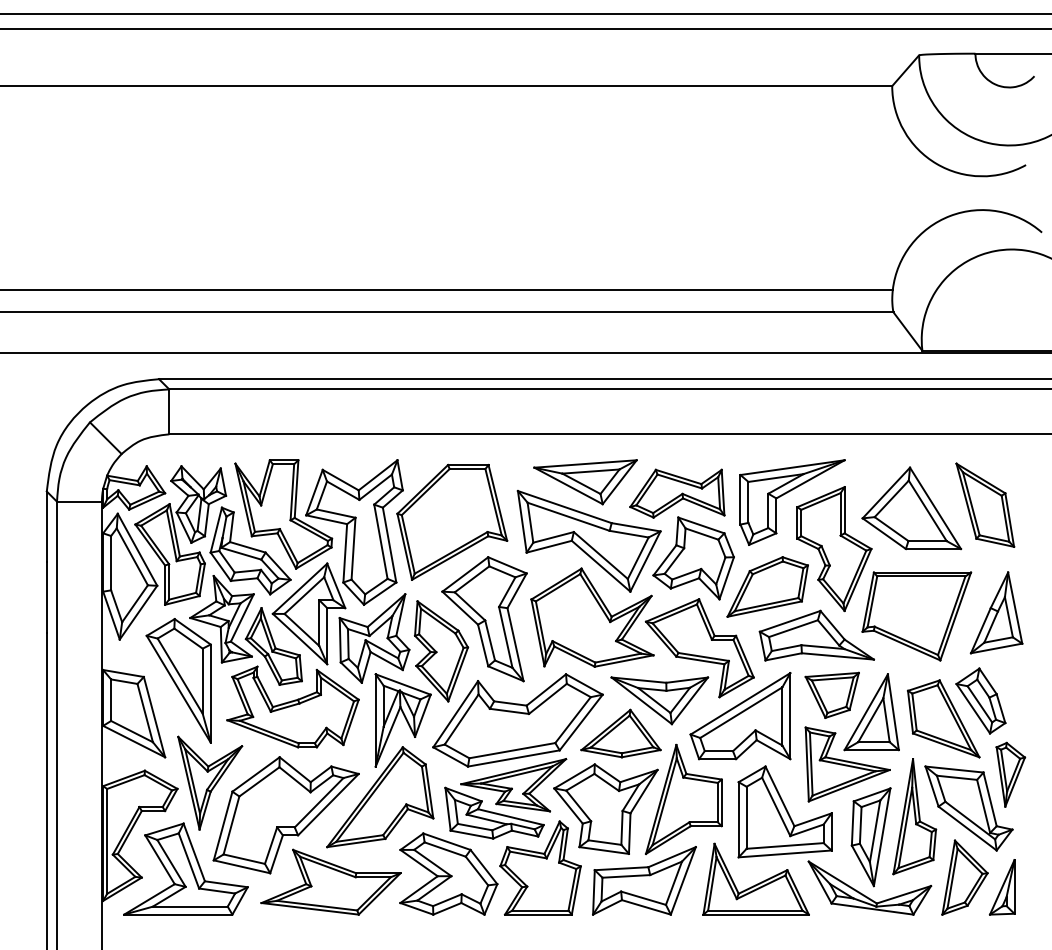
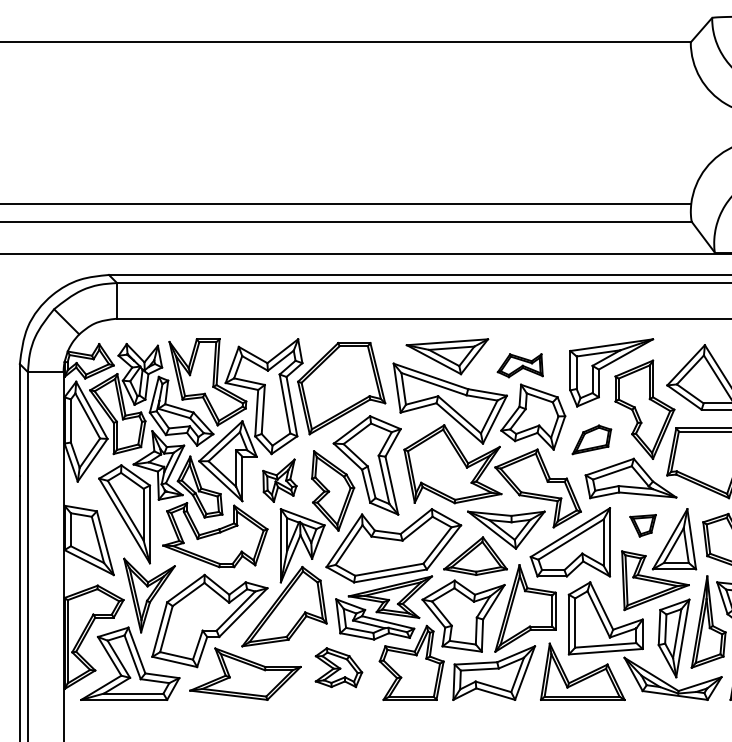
part: (677, 493) -> (520, 365), size x0.6
part: (767, 586) -> (591, 439), size x0.6
part: (374, 638) -> (279, 480), size x0.6
part: (831, 694) -> (642, 525), size x0.6
part: (448, 873) -> (338, 667), size x0.6

